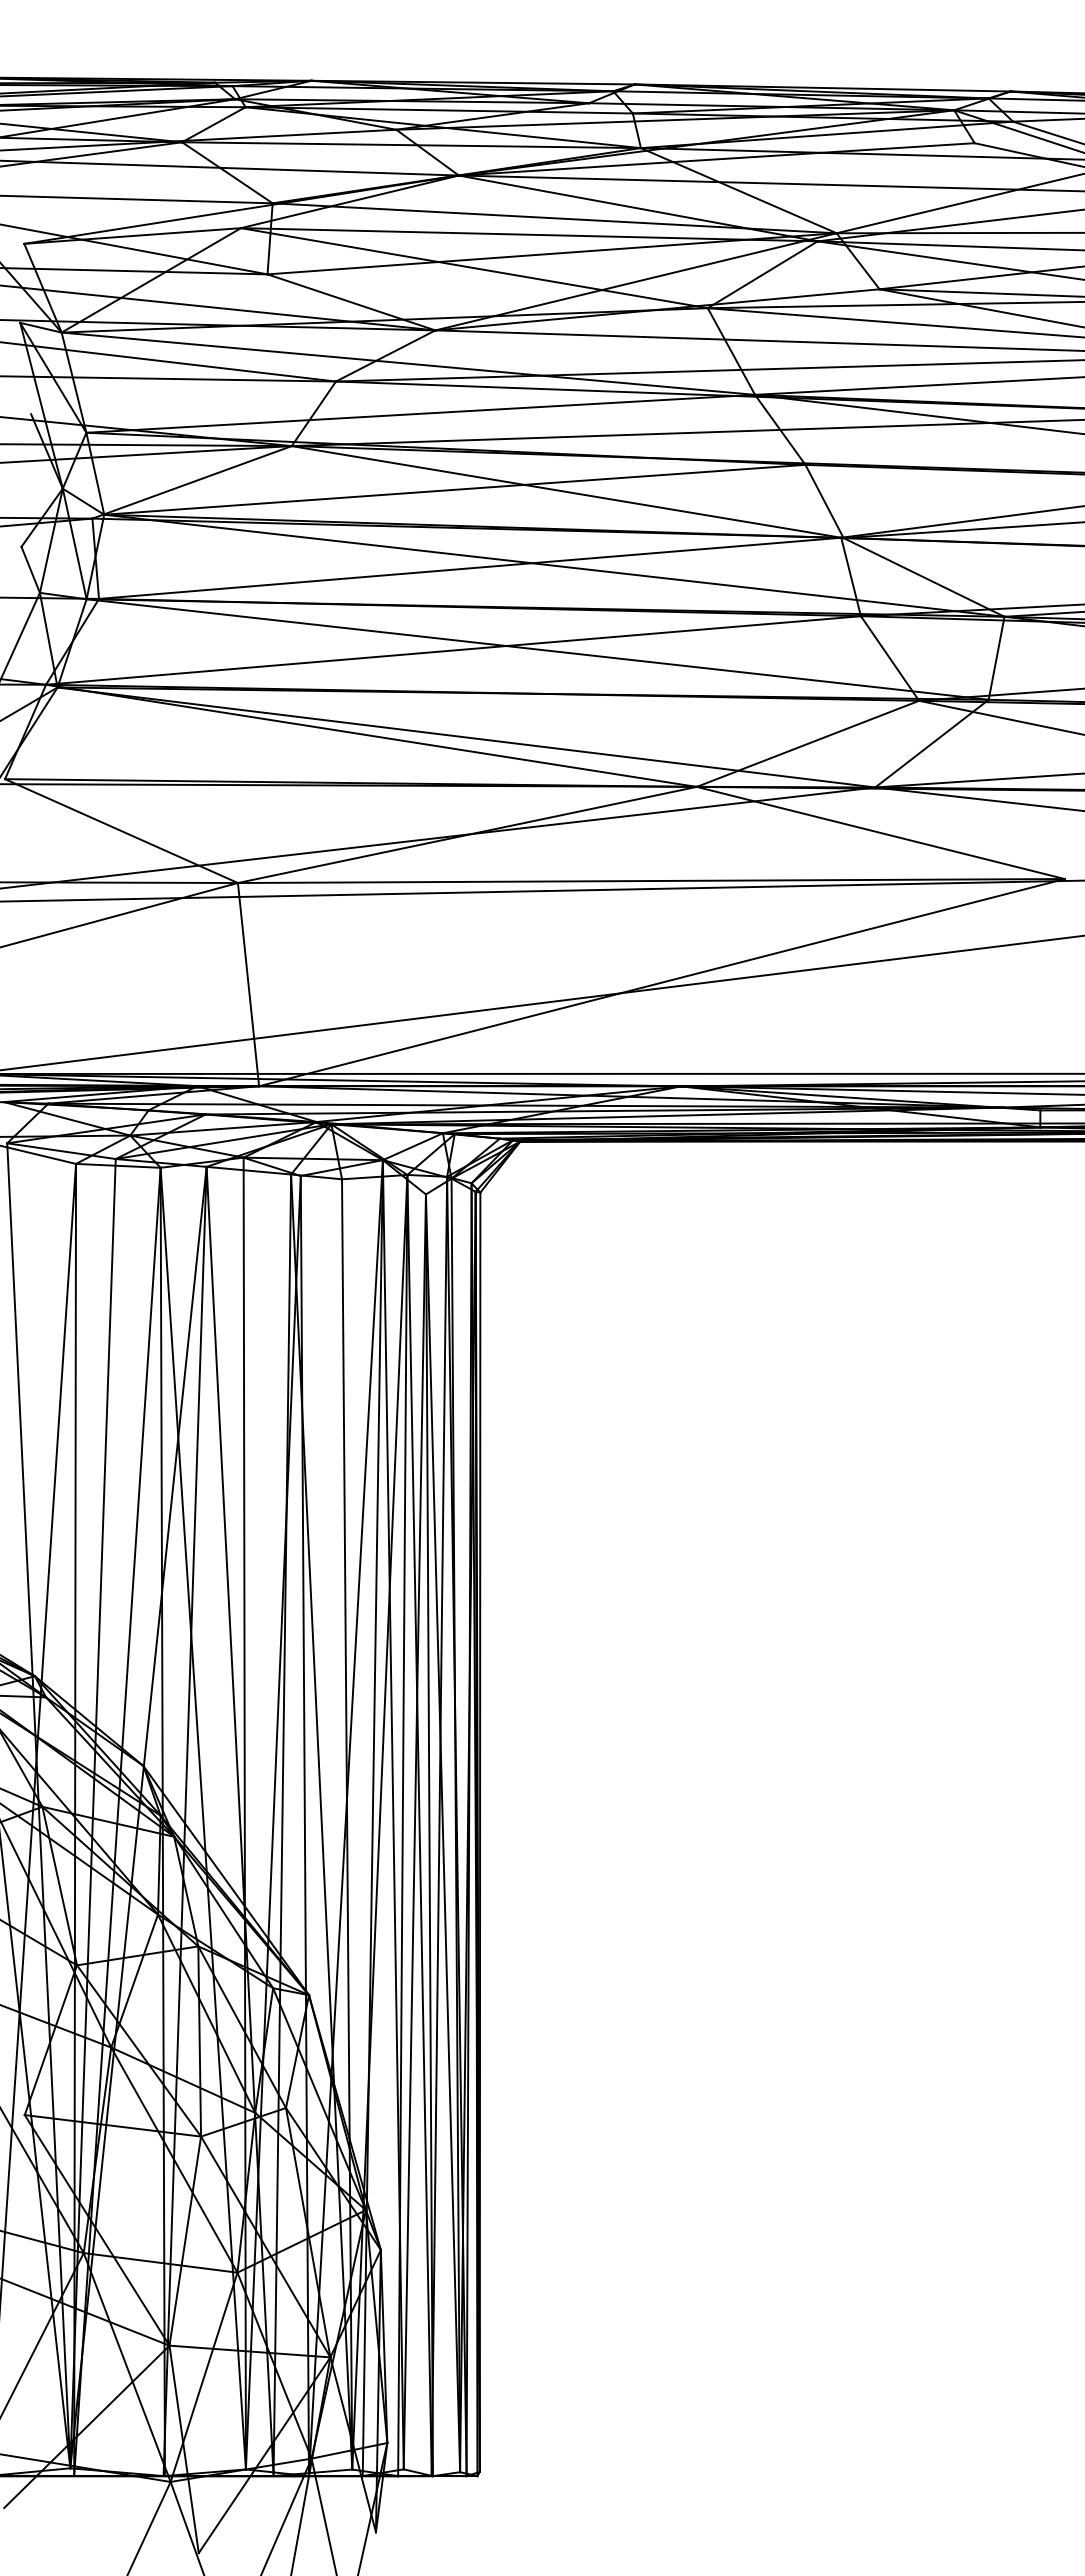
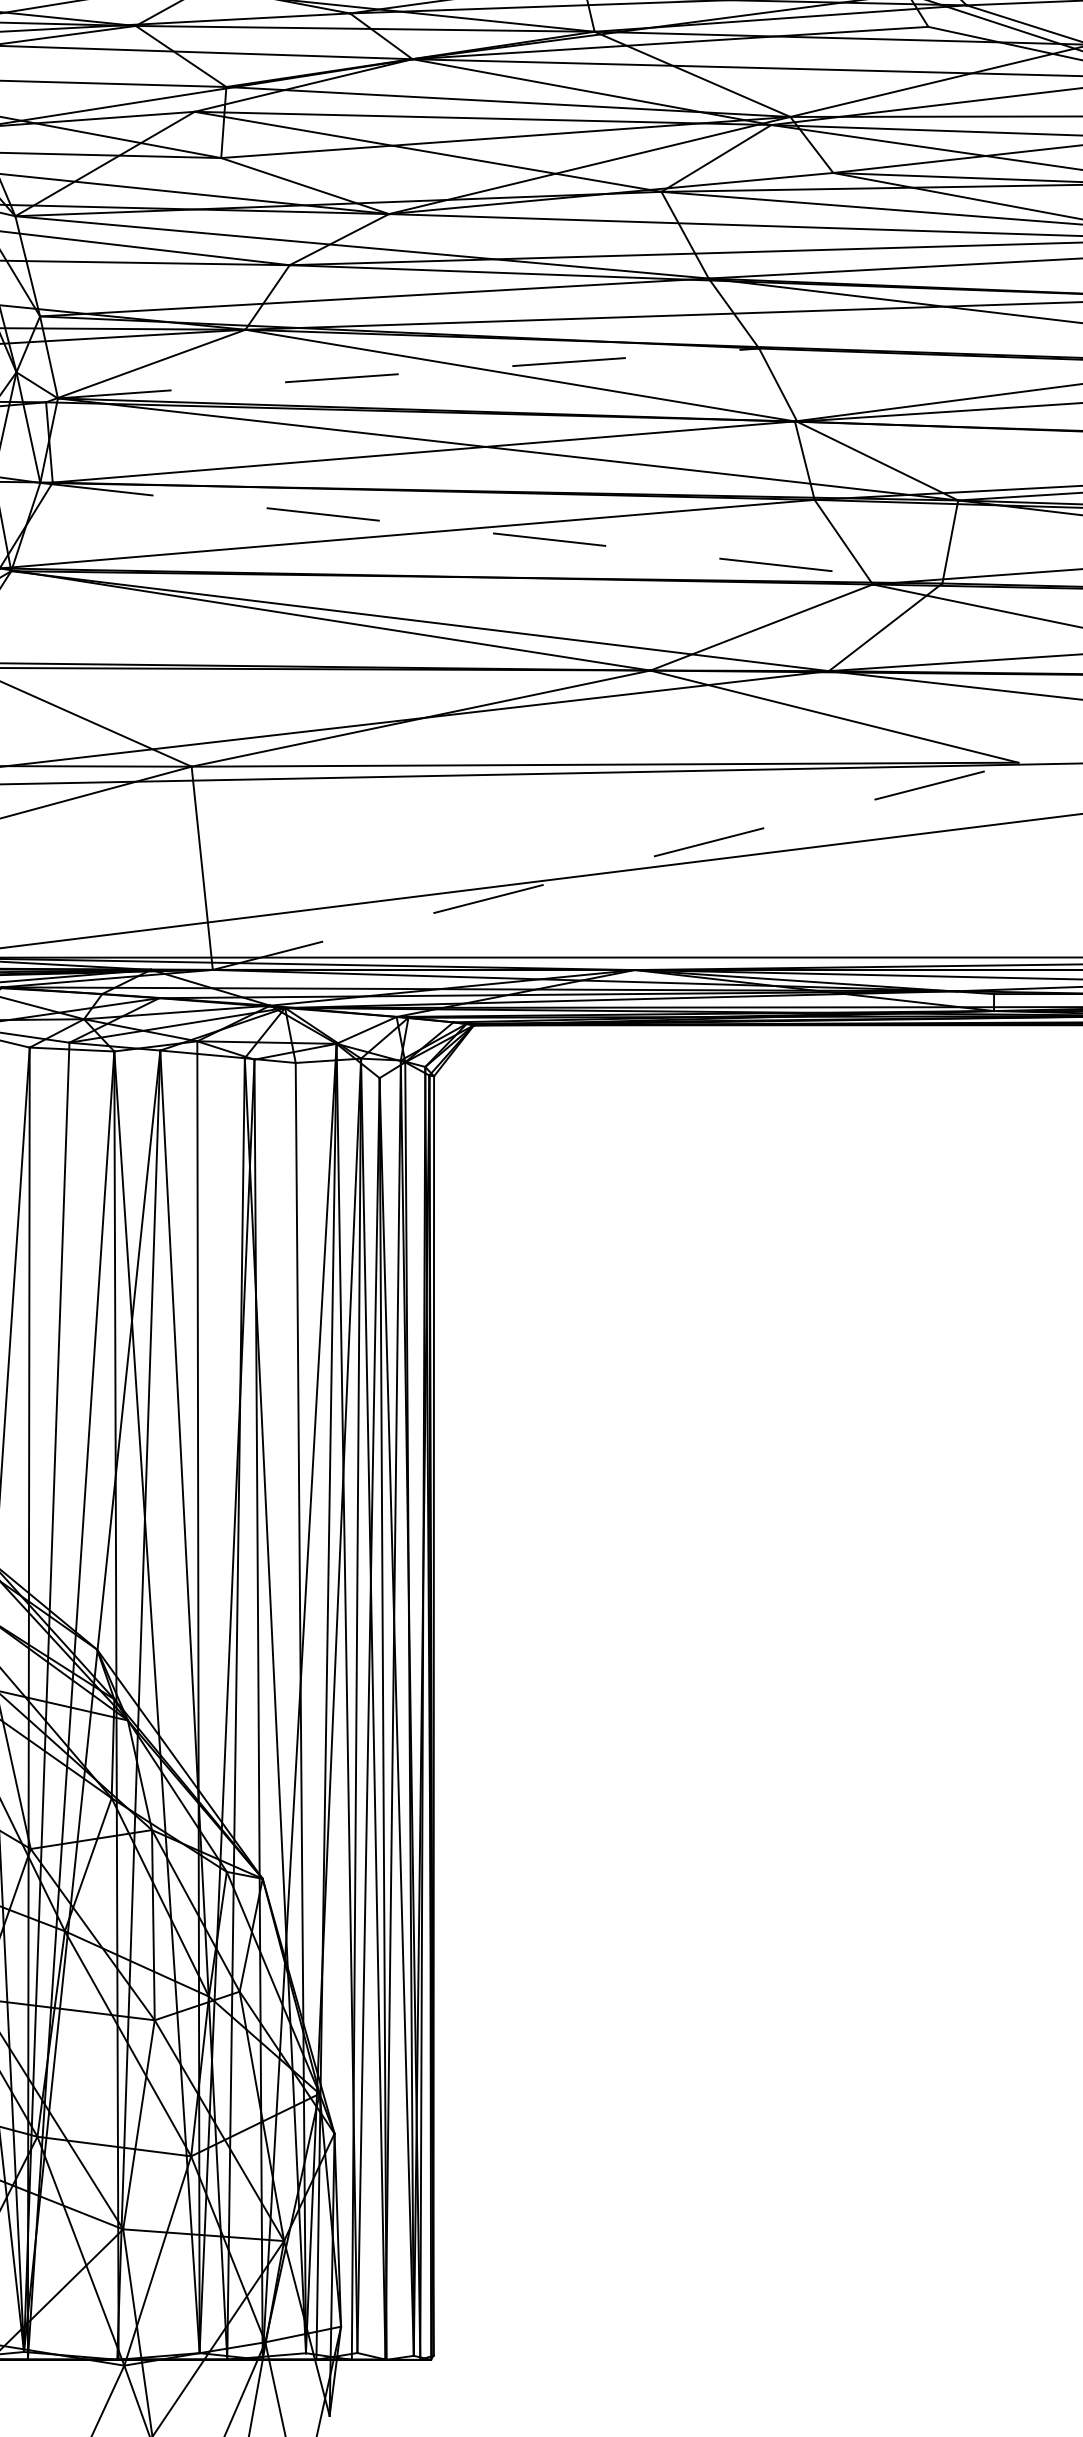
line: (455, 489) -> (409, 373), solid -> dashed
line: (537, 649) -> (491, 533), solid -> dashed
line: (661, 982) -> (615, 866), solid -> dashed

